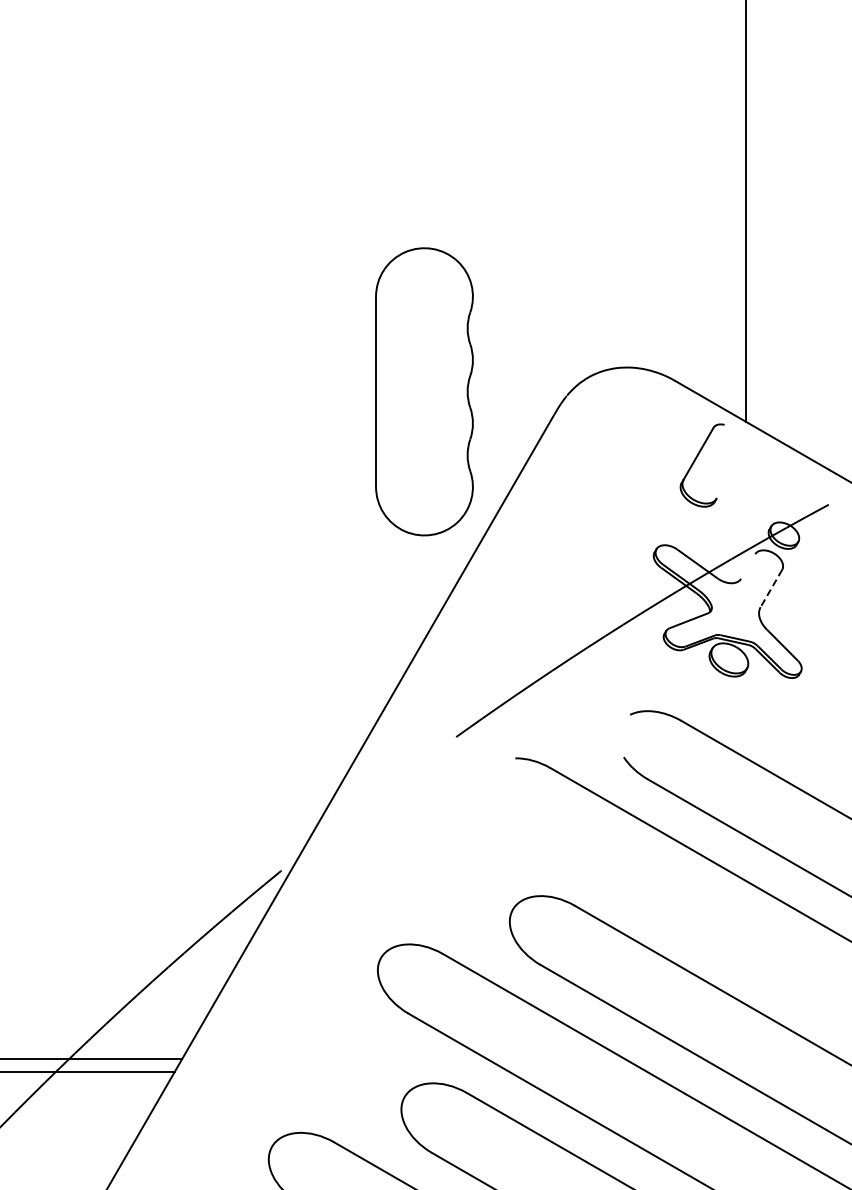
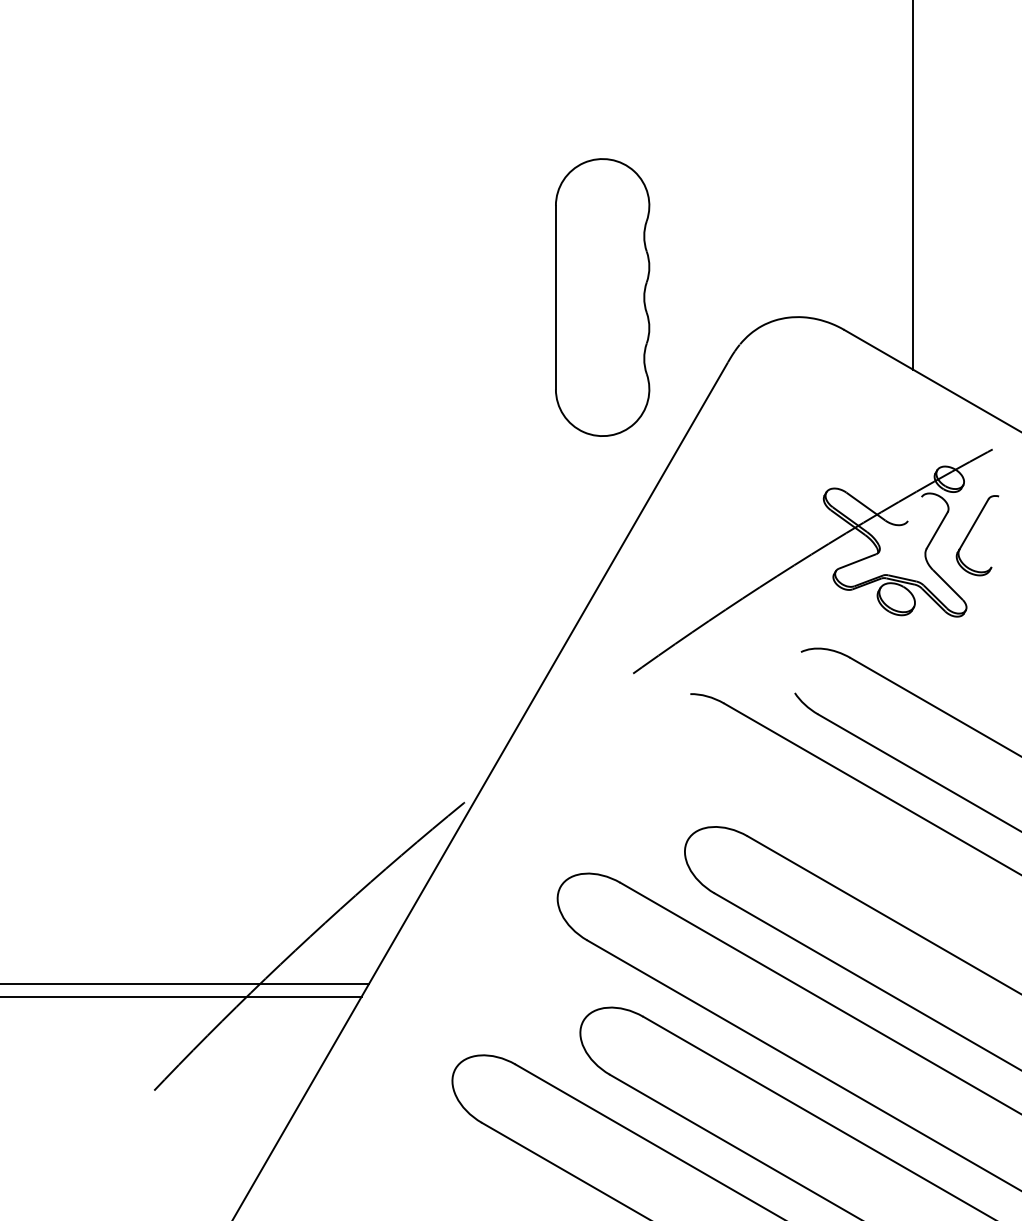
part: (424, 391) -> (602, 297), moved
part: (694, 462) -> (970, 532), moved
line: (771, 588) -> (937, 530), dashed -> solid

